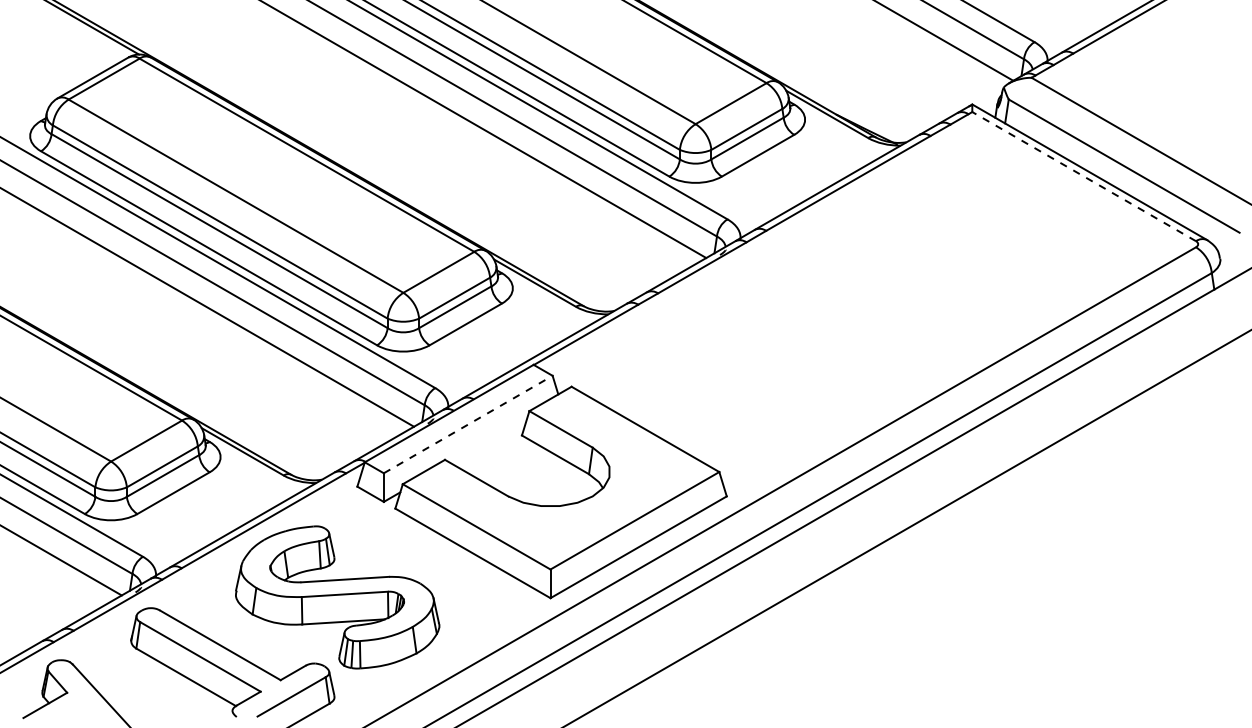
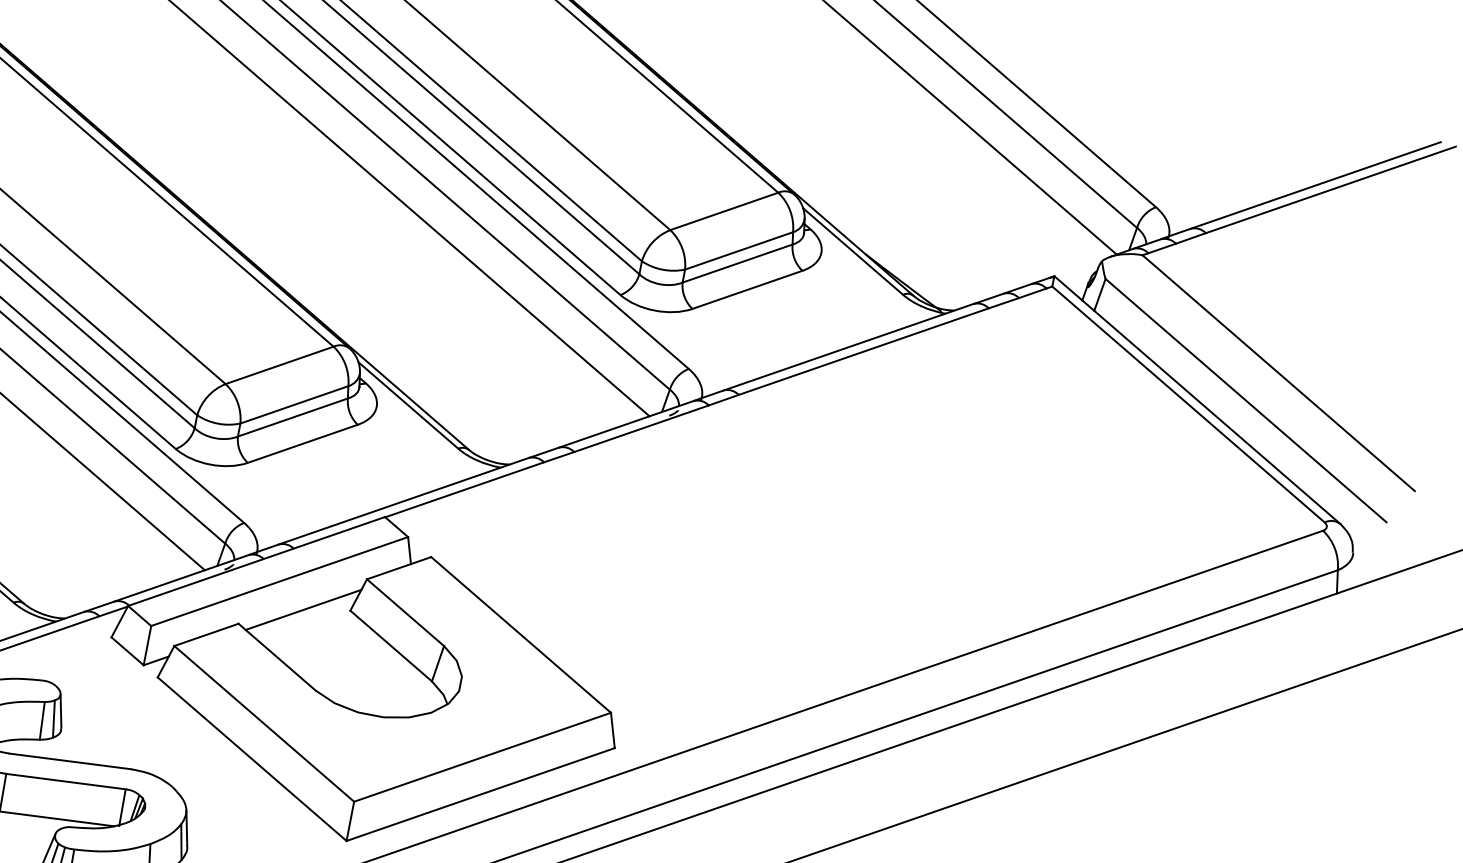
line: (1083, 176) -> (1187, 404), dashed -> solid
line: (468, 424) -> (280, 581), dashed -> solid
line: (488, 441) -> (302, 610), added

